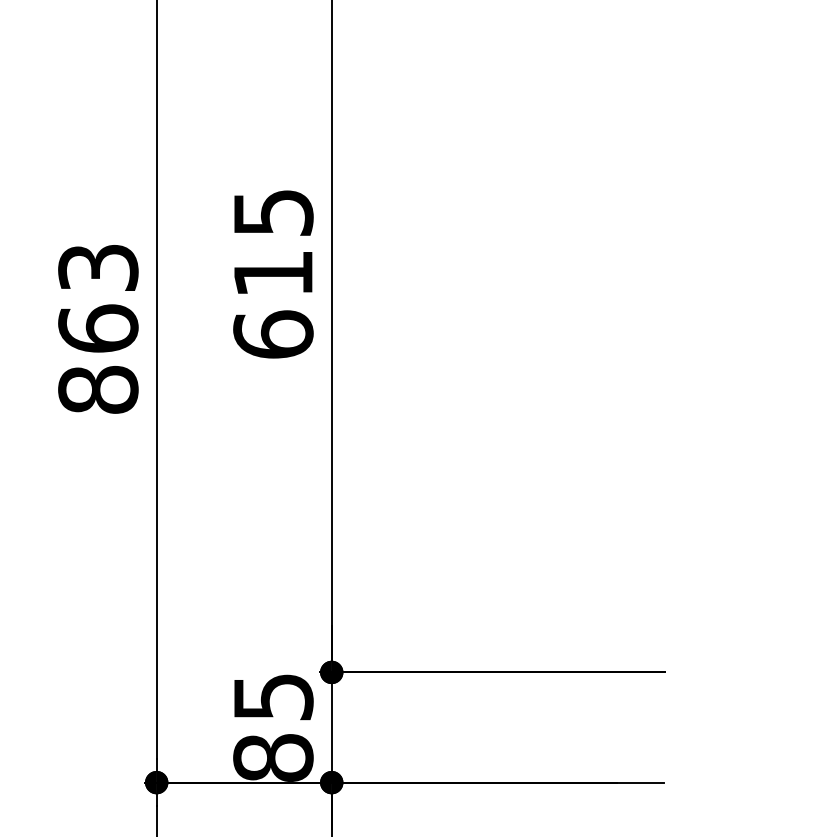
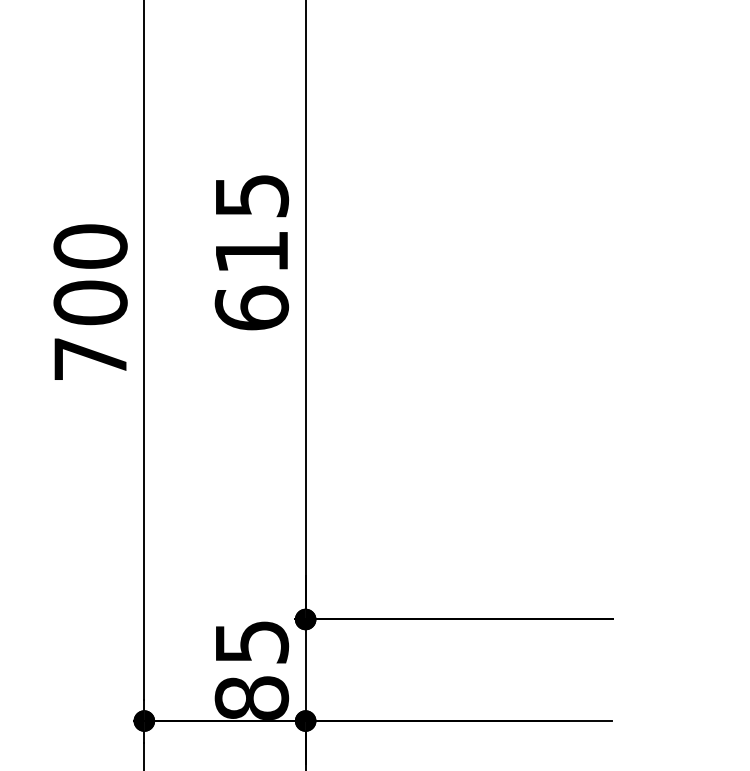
text: (98, 328) -> (90, 302), 863 -> 700

